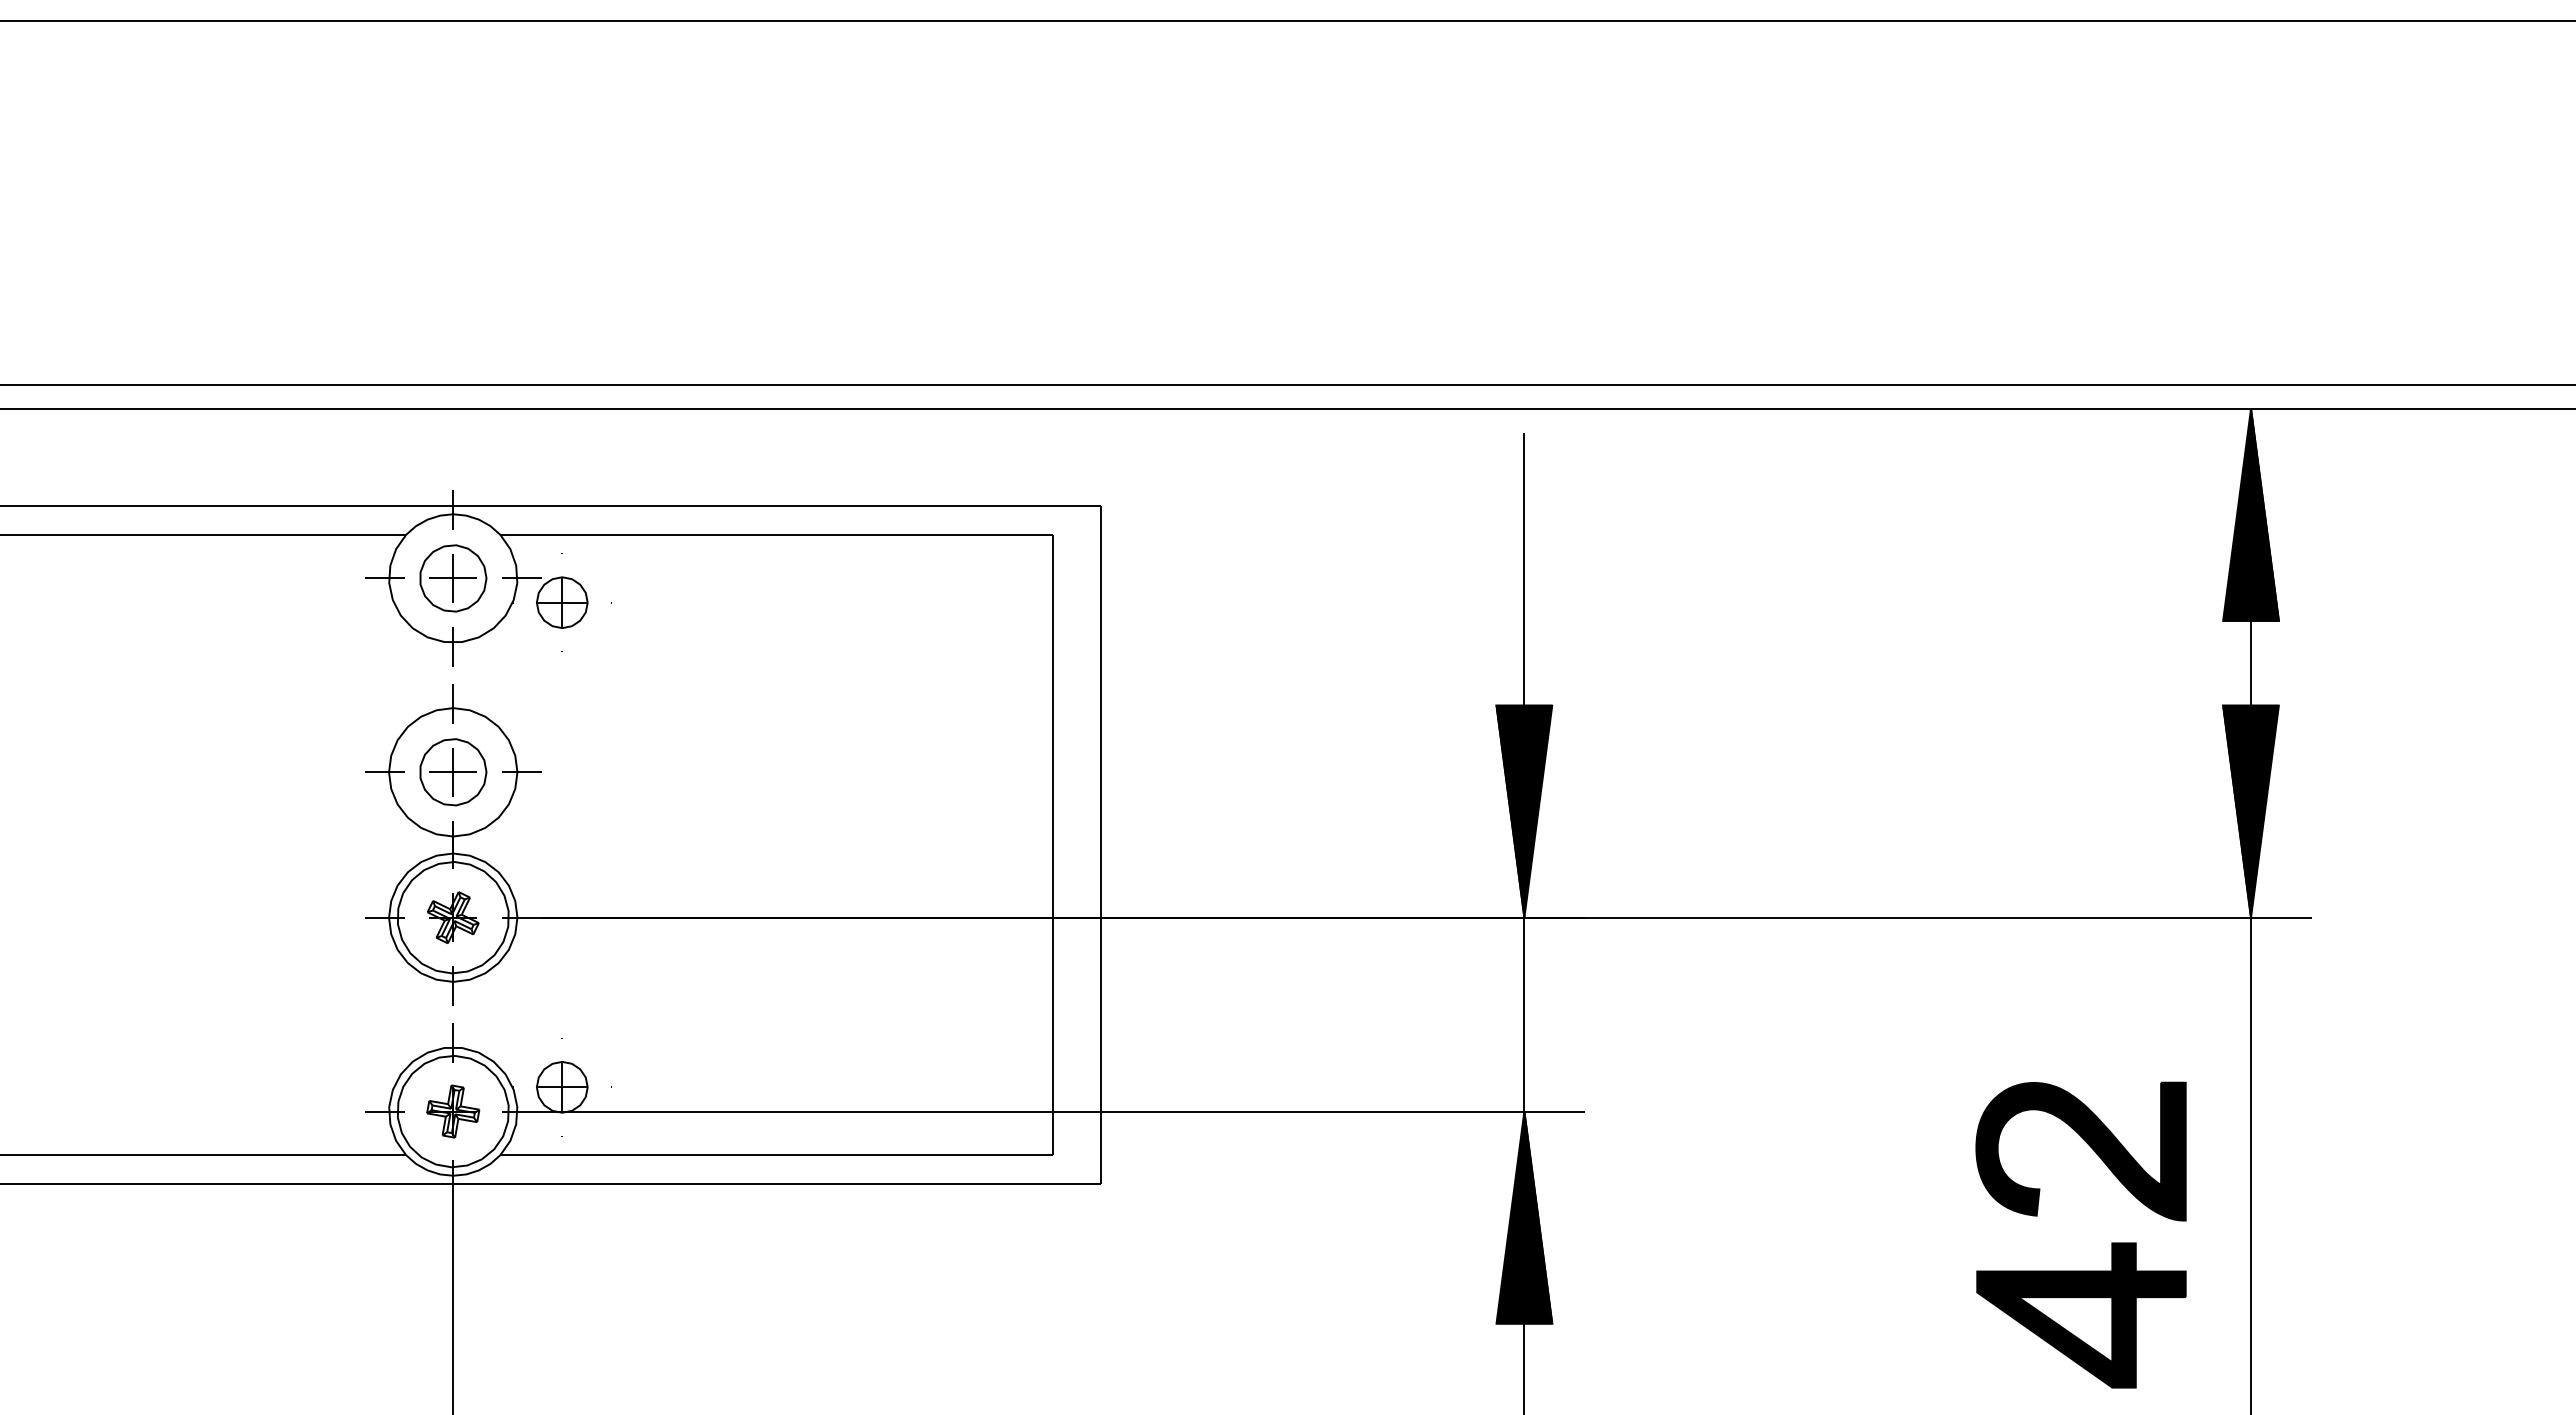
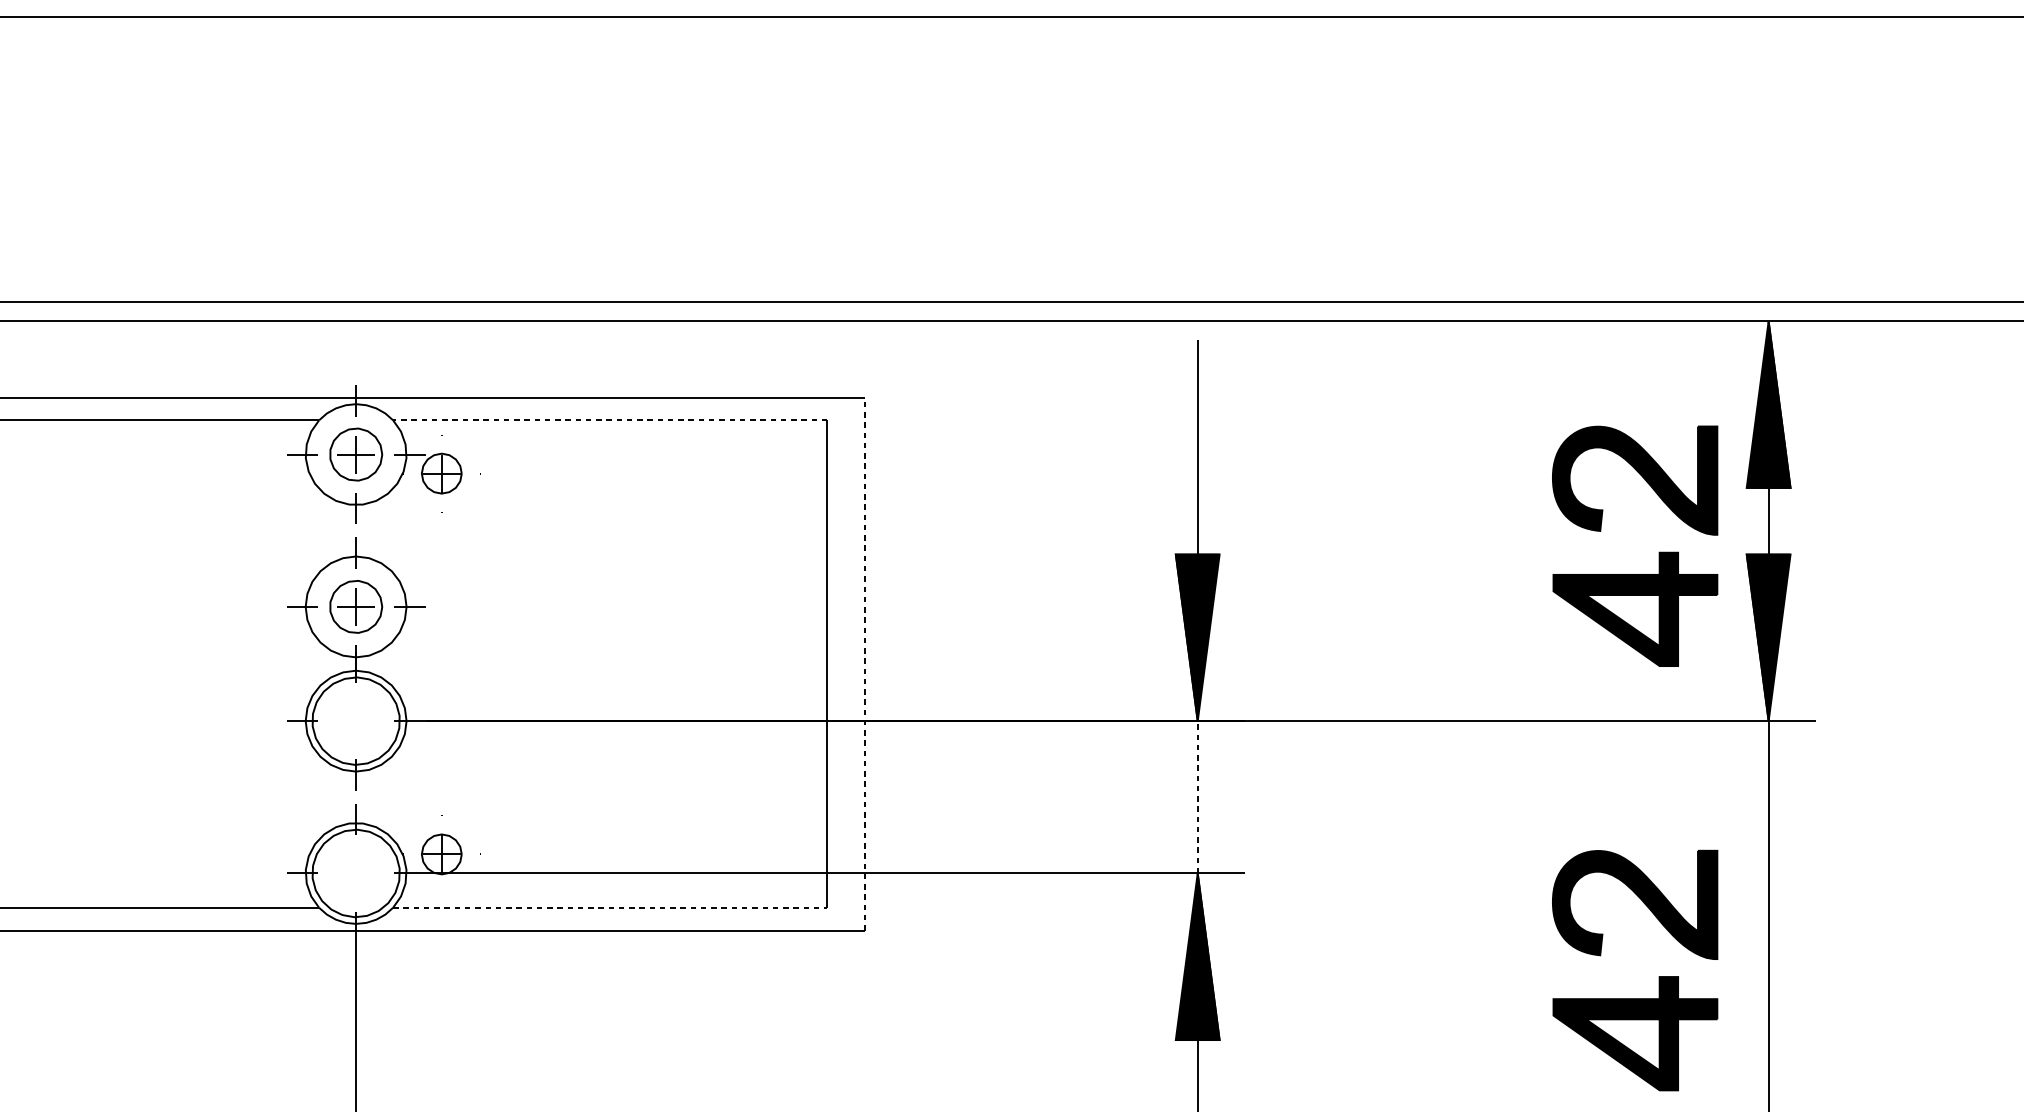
line: (776, 534) -> (610, 420), solid -> dashed
part: (2111, 702) -> (1659, 552), added
line: (1101, 844) -> (865, 663), solid -> dashed
part: (453, 917) -> (356, 720), removed
line: (1524, 1014) -> (1197, 797), solid -> dashed
part: (453, 1111) -> (356, 873), removed
line: (777, 1155) -> (610, 907), solid -> dashed

